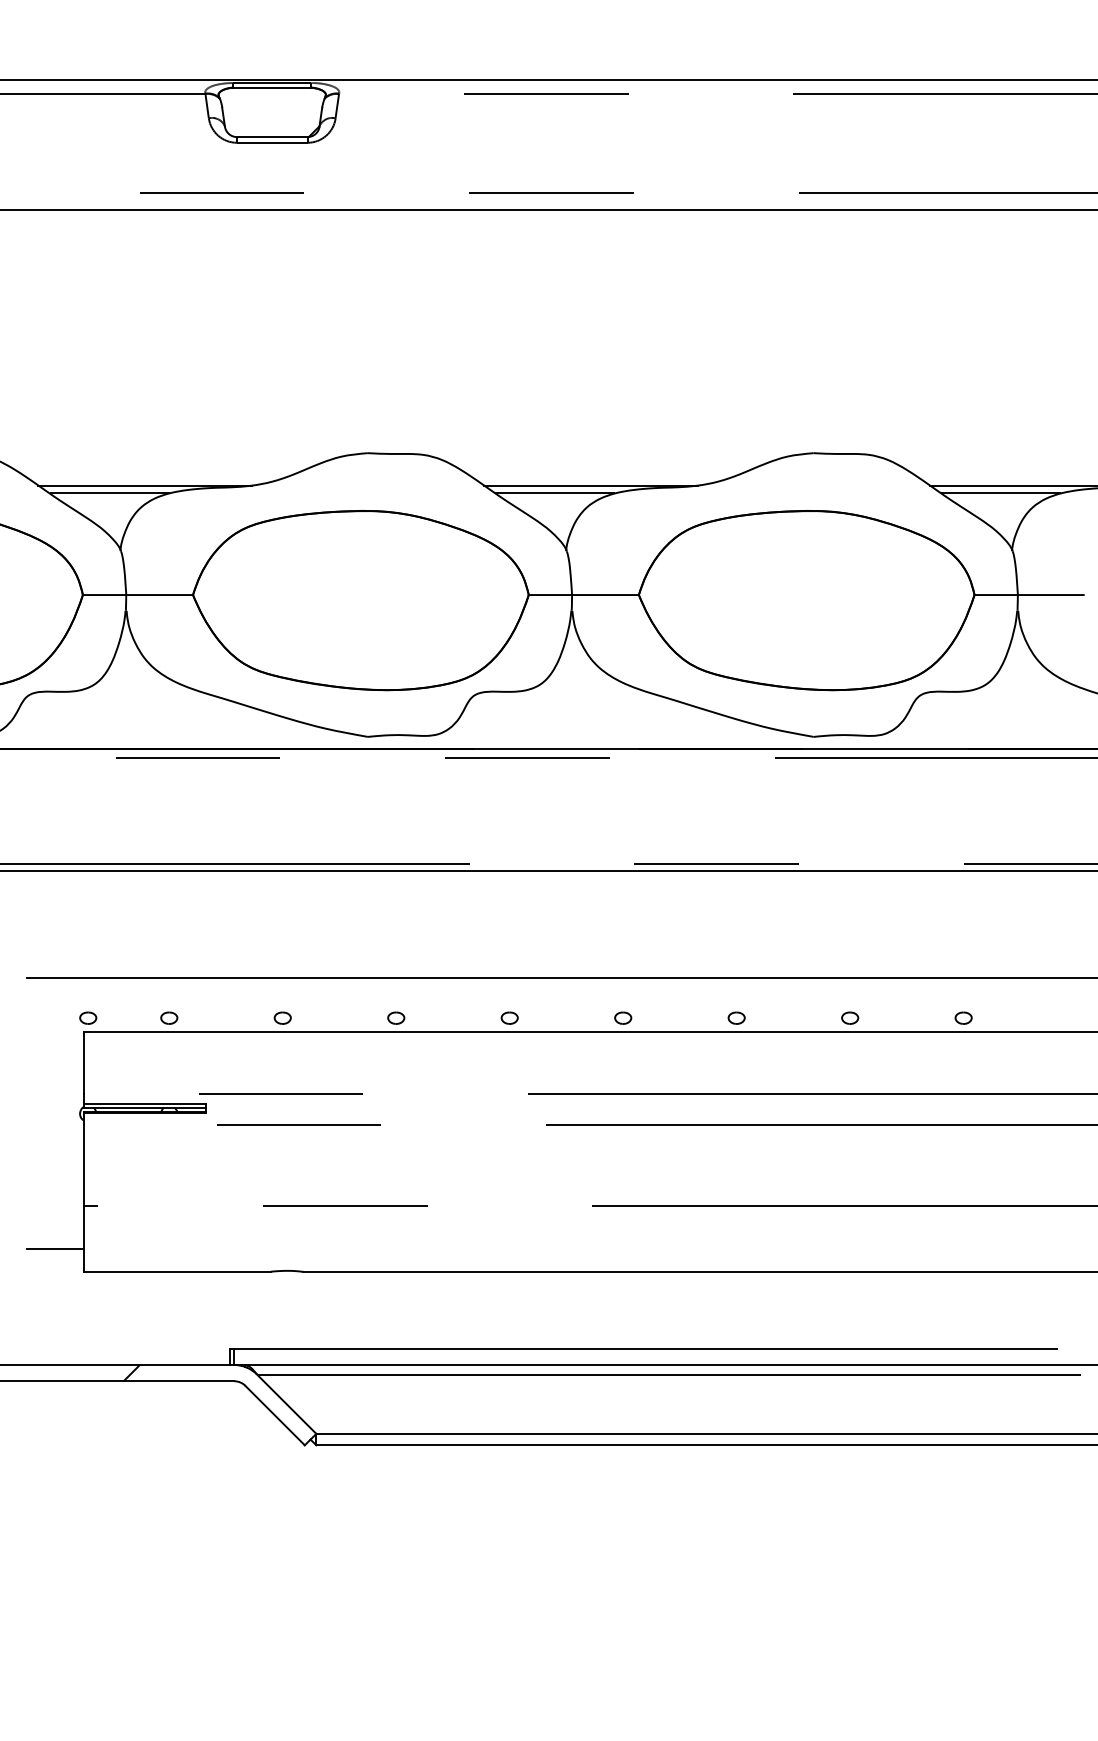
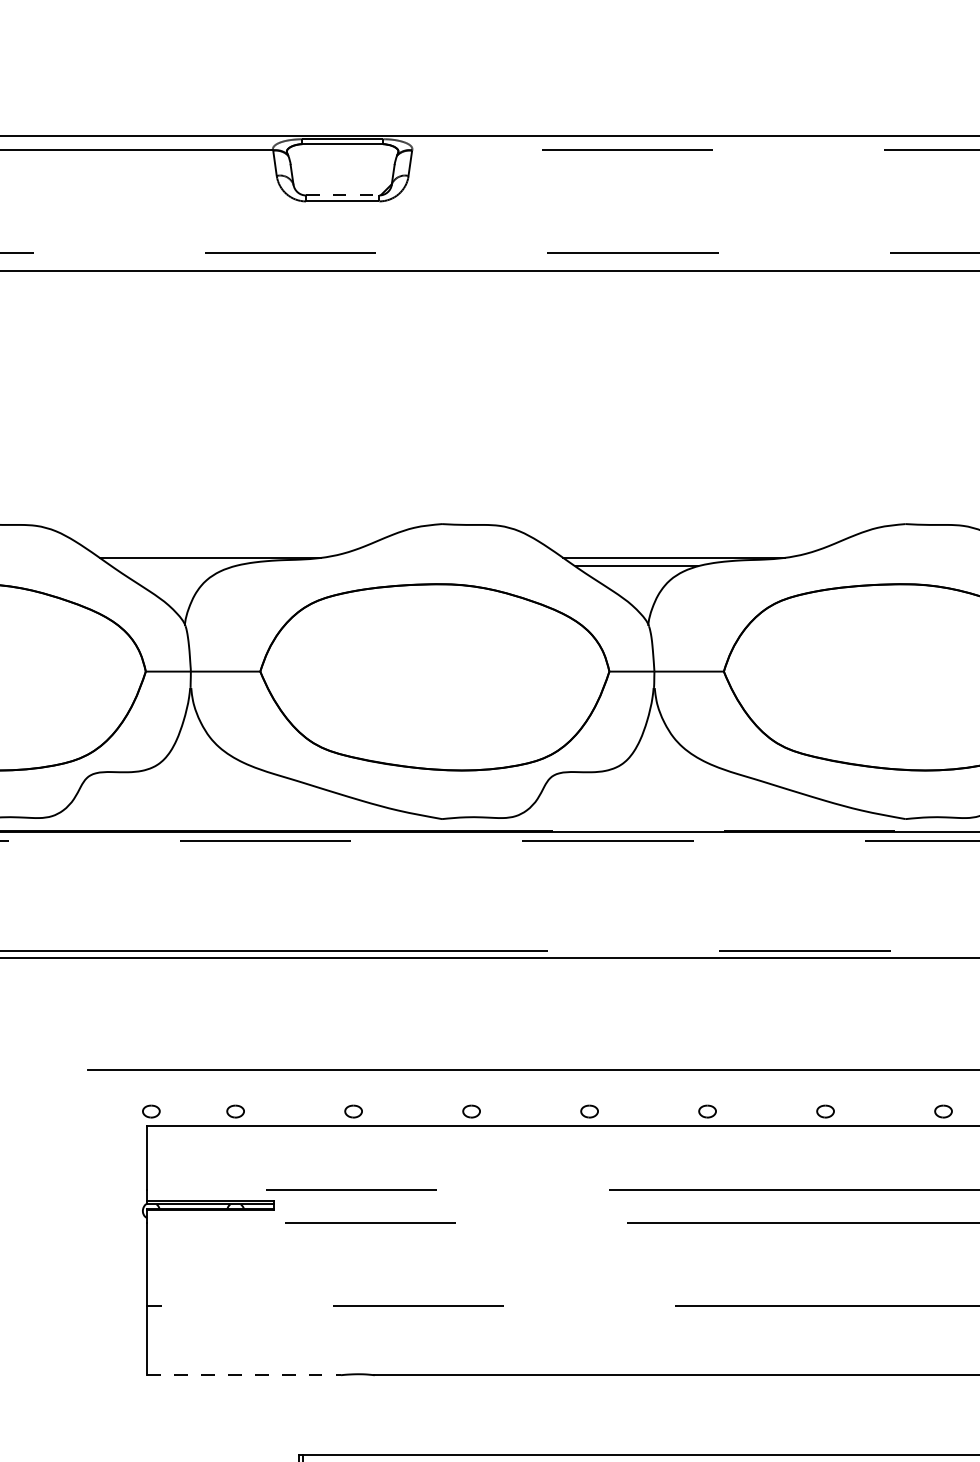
line: (272, 137) -> (342, 195), solid -> dashed
line: (109, 493) -> (173, 566), removed
line: (55, 1249) -> (117, 1352), removed
line: (177, 1271) -> (244, 1374), solid -> dashed

